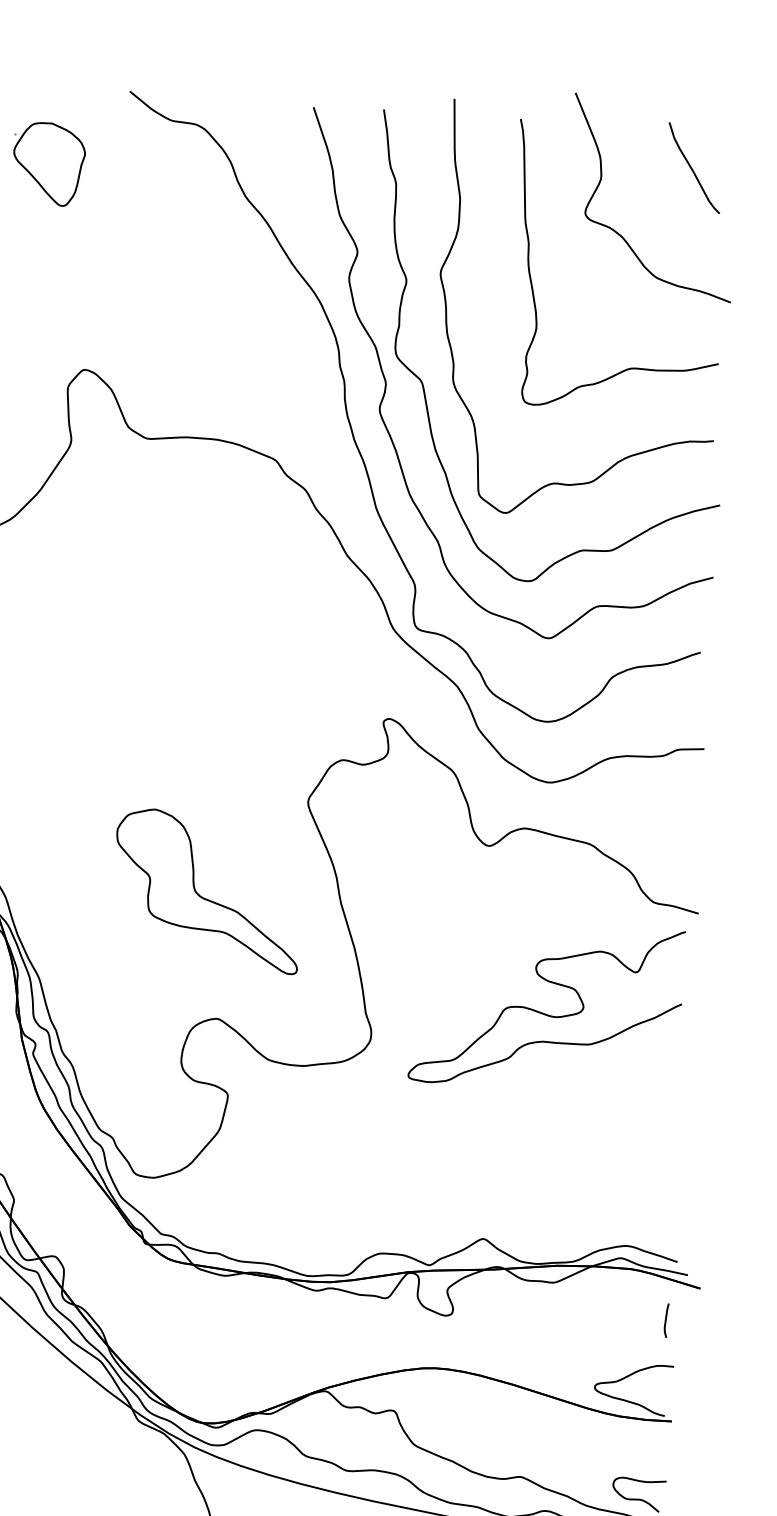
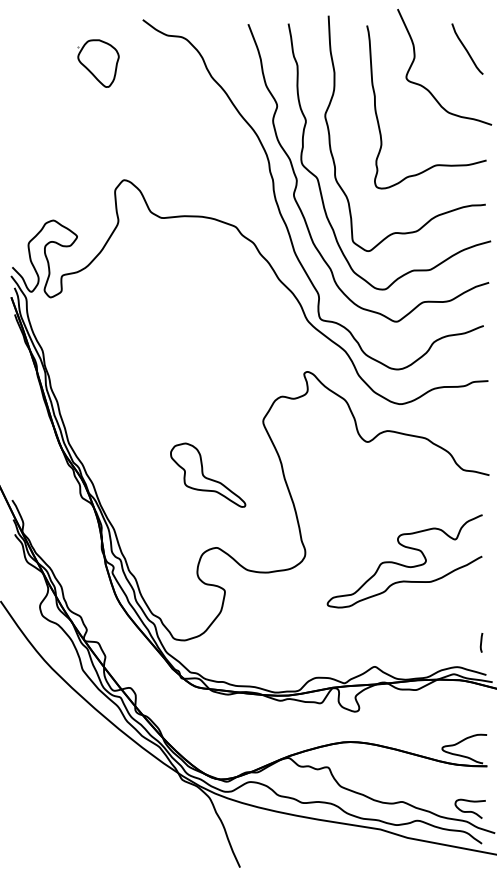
part: (208, 891) -> (208, 475), size x0.7
curve: (543, 1012) -> (403, 564), moved
line: (666, 1320) -> (481, 642), moved

